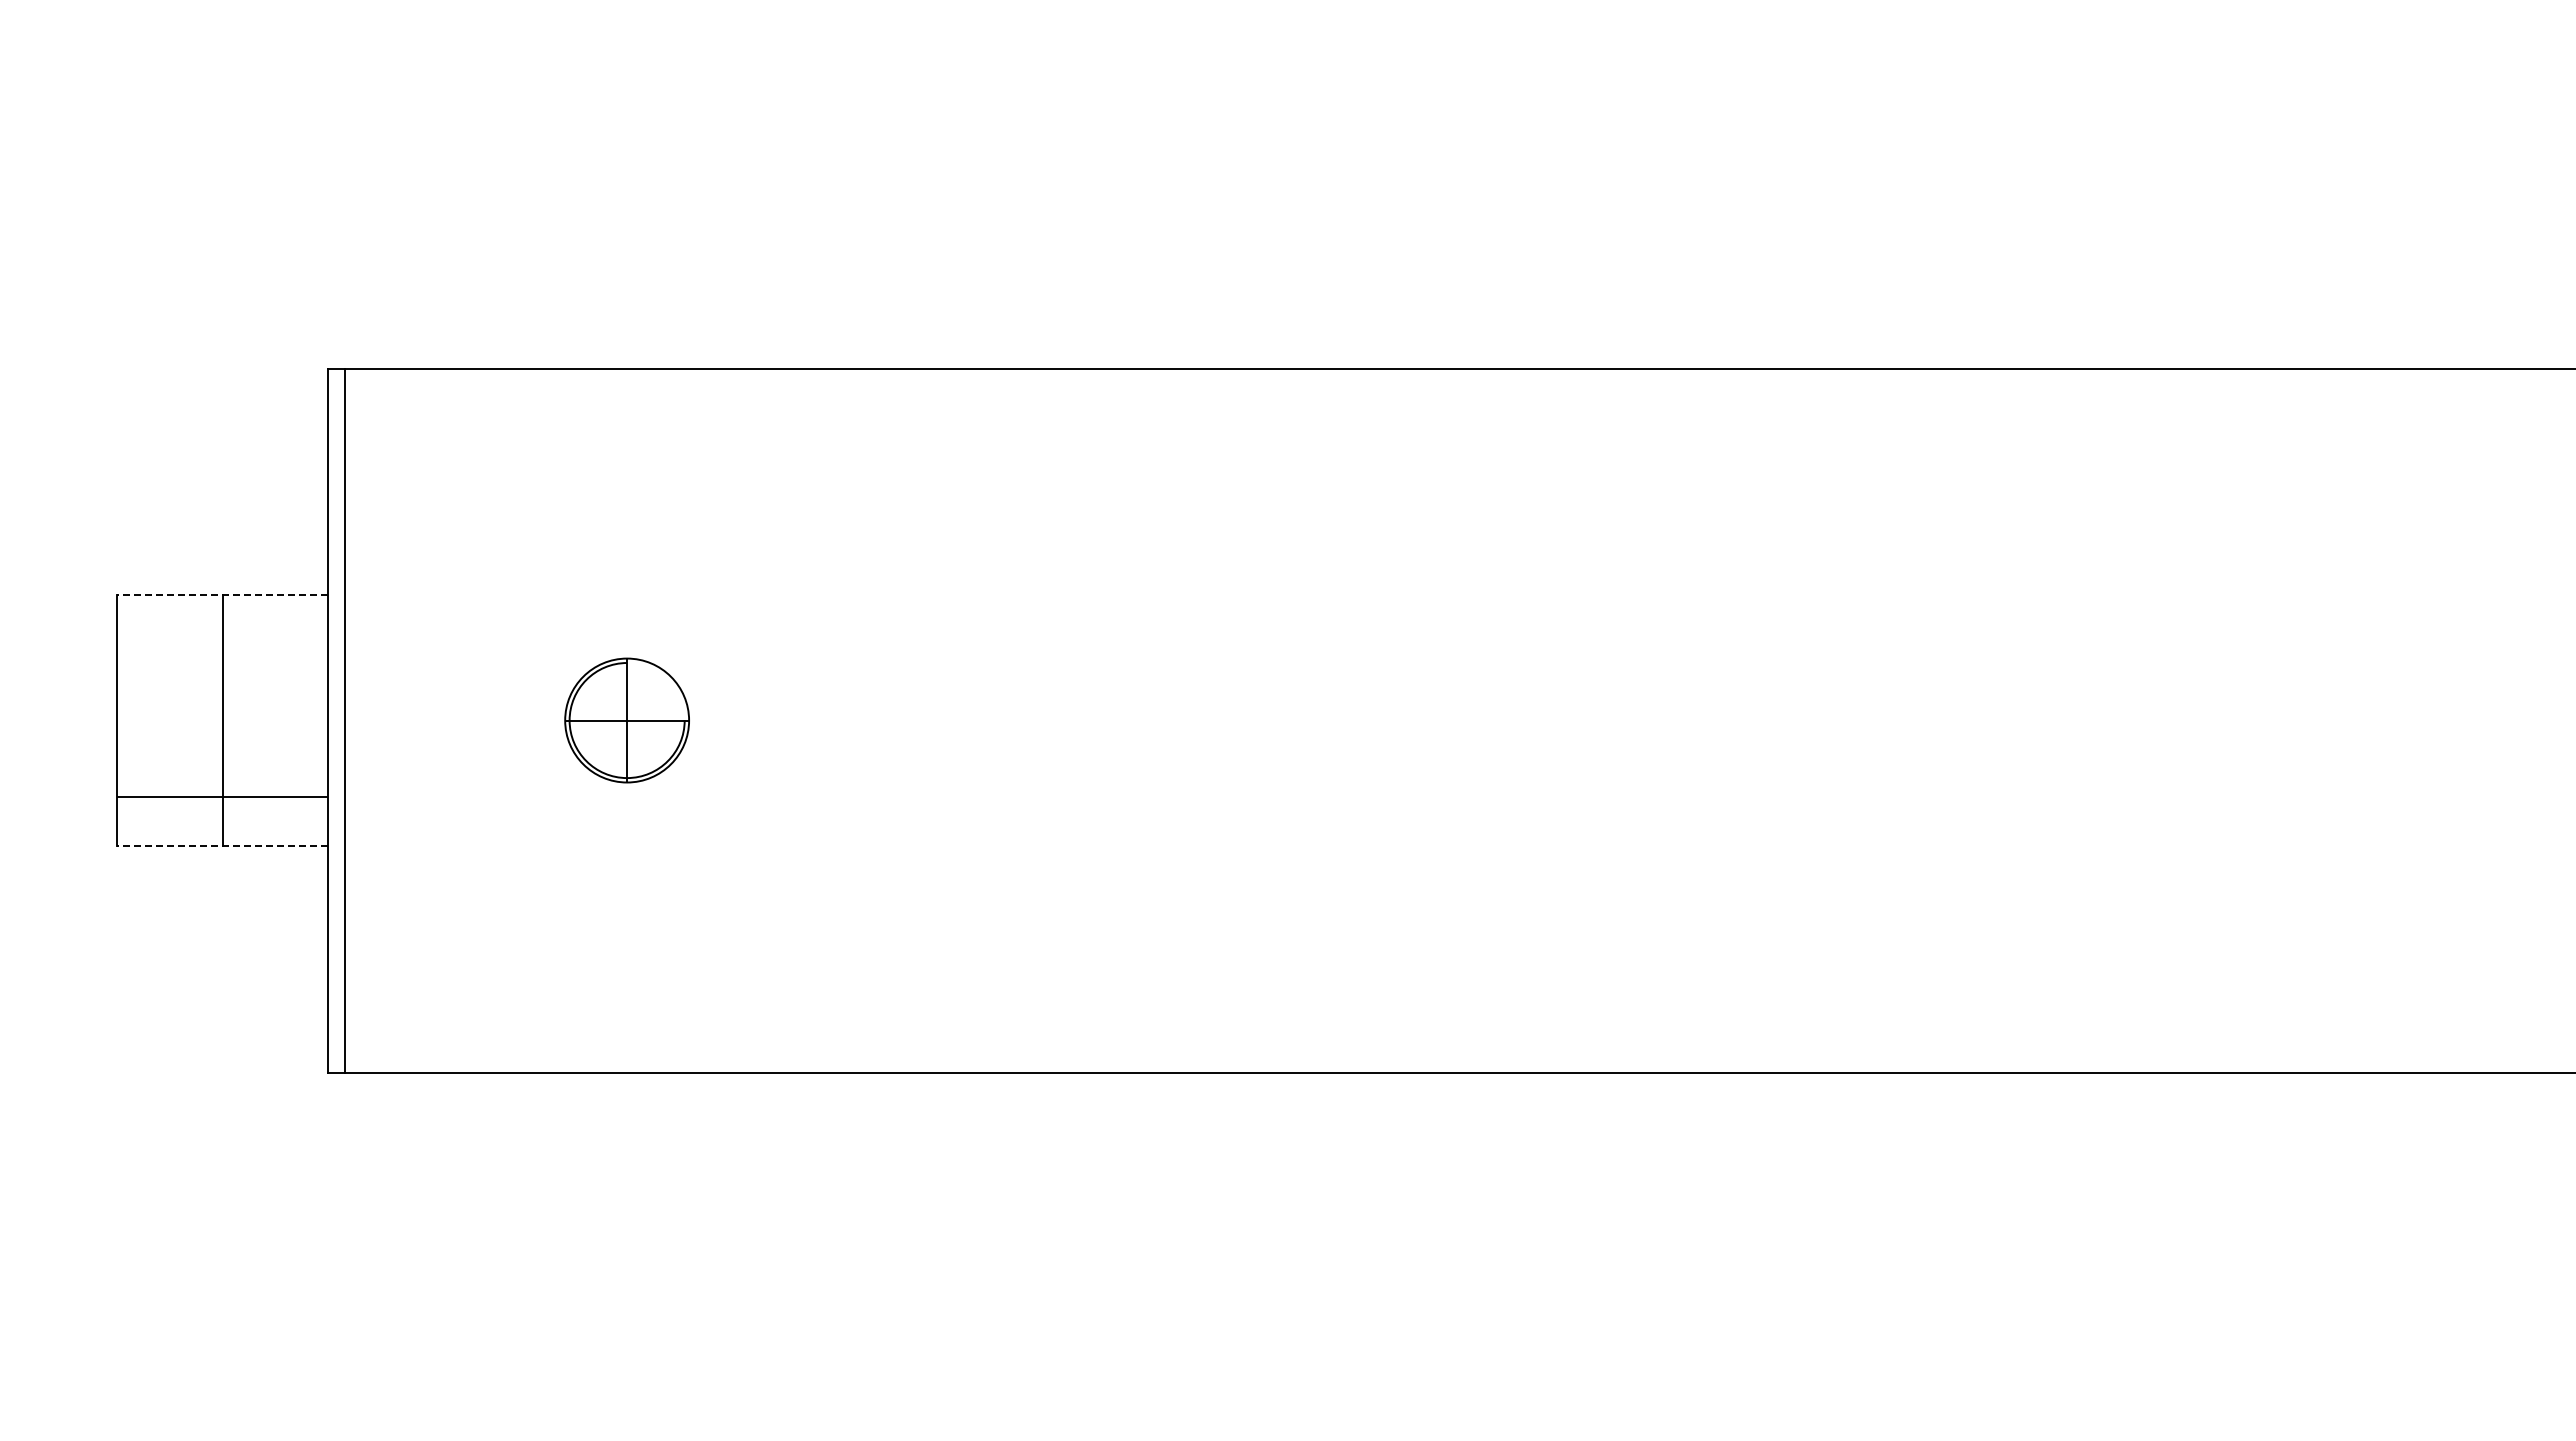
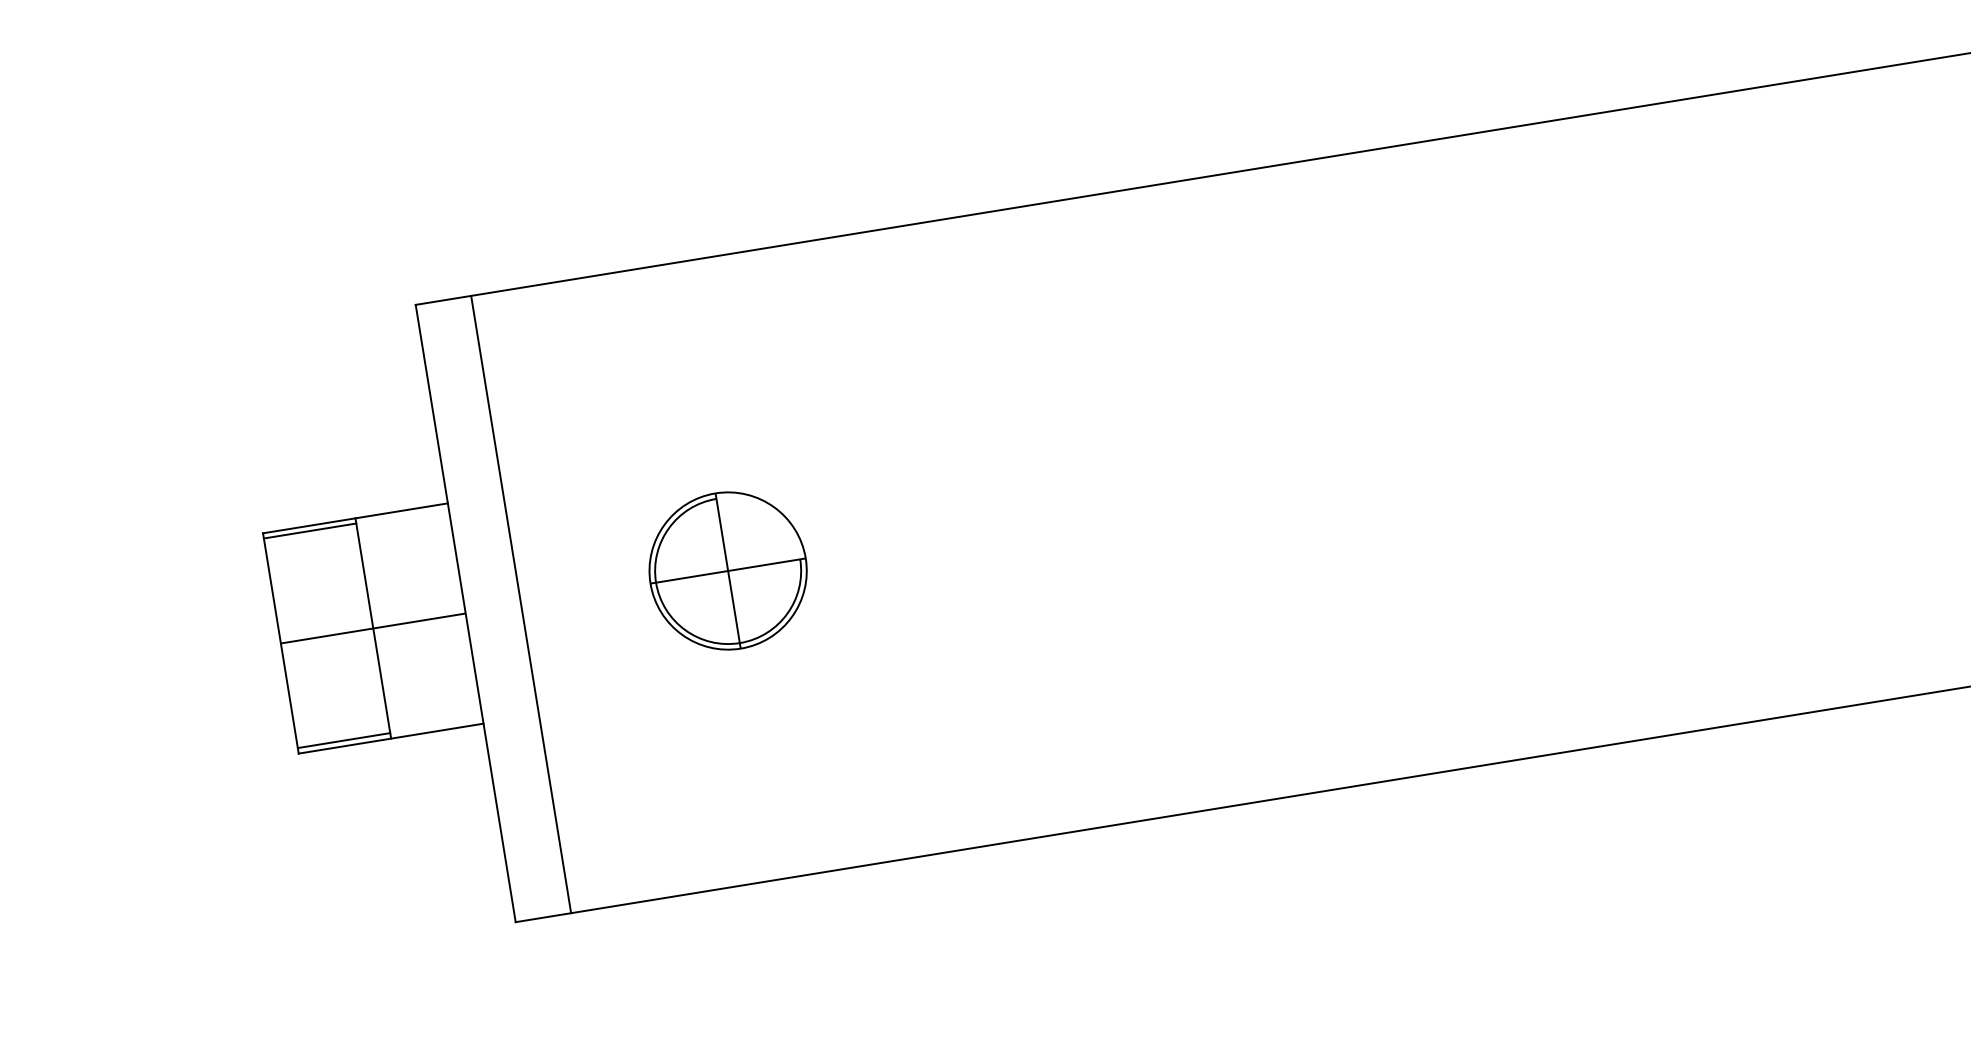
line: (222, 594) -> (355, 517), dashed -> solid
line: (169, 600) -> (309, 530), added
line: (345, 720) -> (521, 604), moved
part: (626, 720) -> (727, 571), size x1.43
line: (222, 796) -> (373, 628), moved
line: (169, 839) -> (343, 740), added
line: (222, 846) -> (391, 738), dashed -> solid

